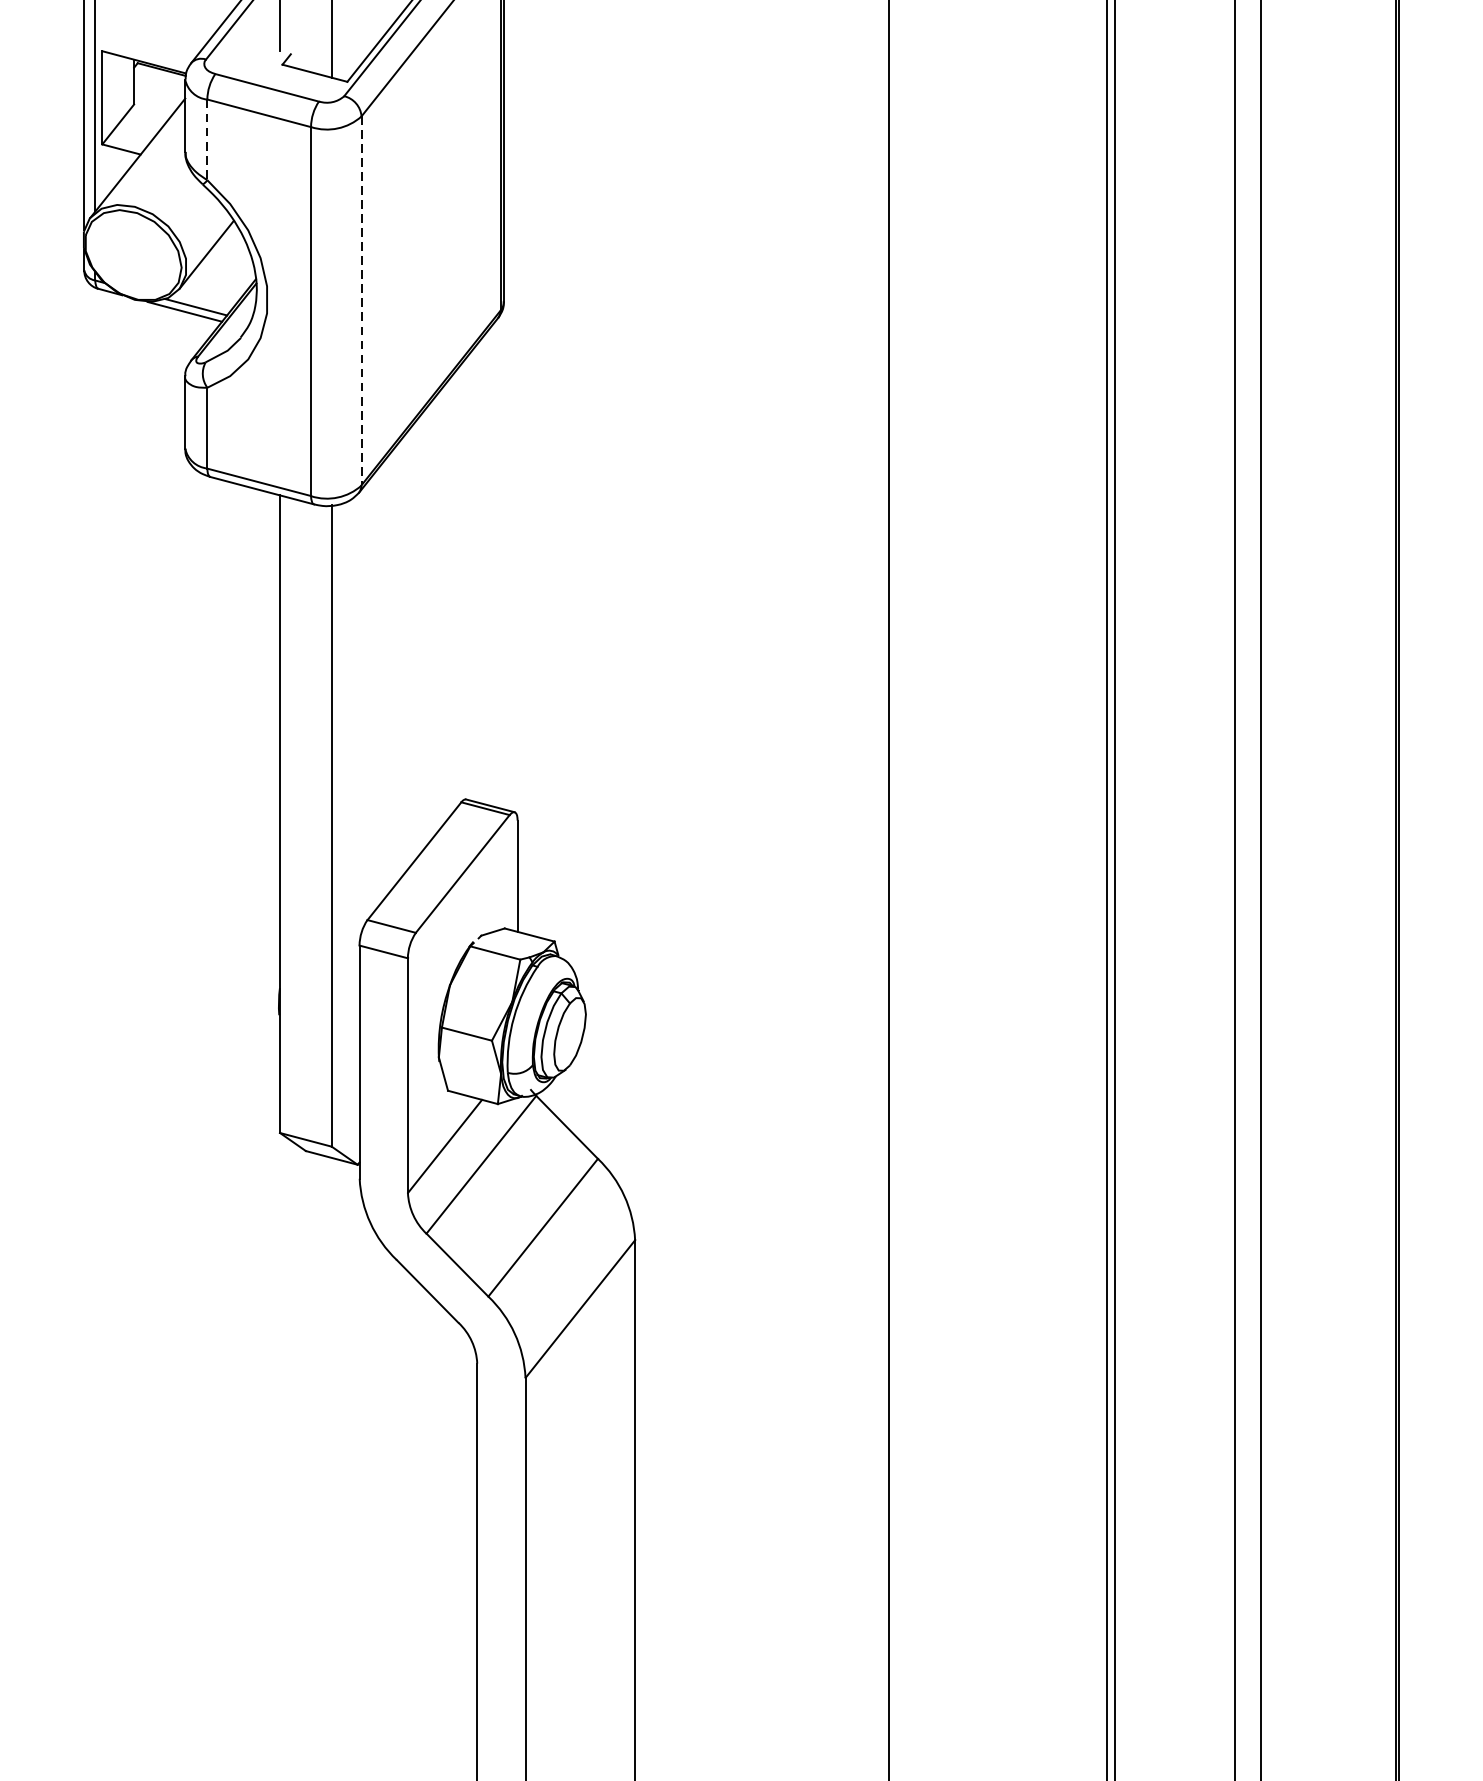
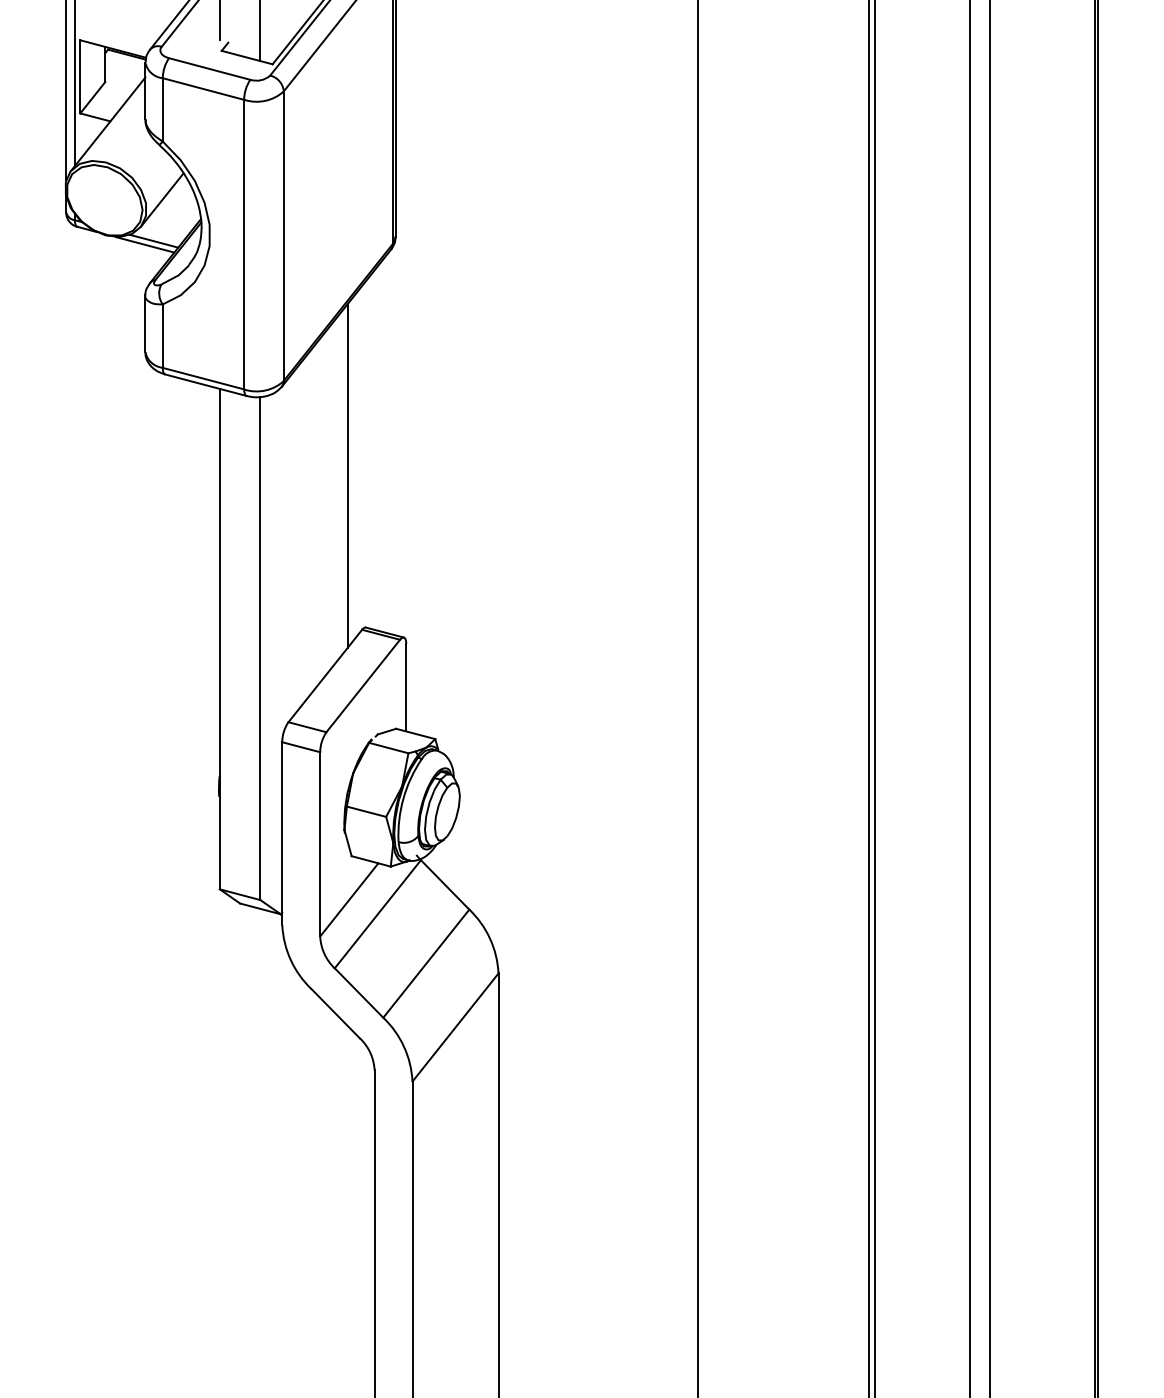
line: (207, 139) -> (162, 109), dashed -> solid
line: (361, 301) -> (283, 236), dashed -> solid
line: (442, 605) -> (347, 475), added

